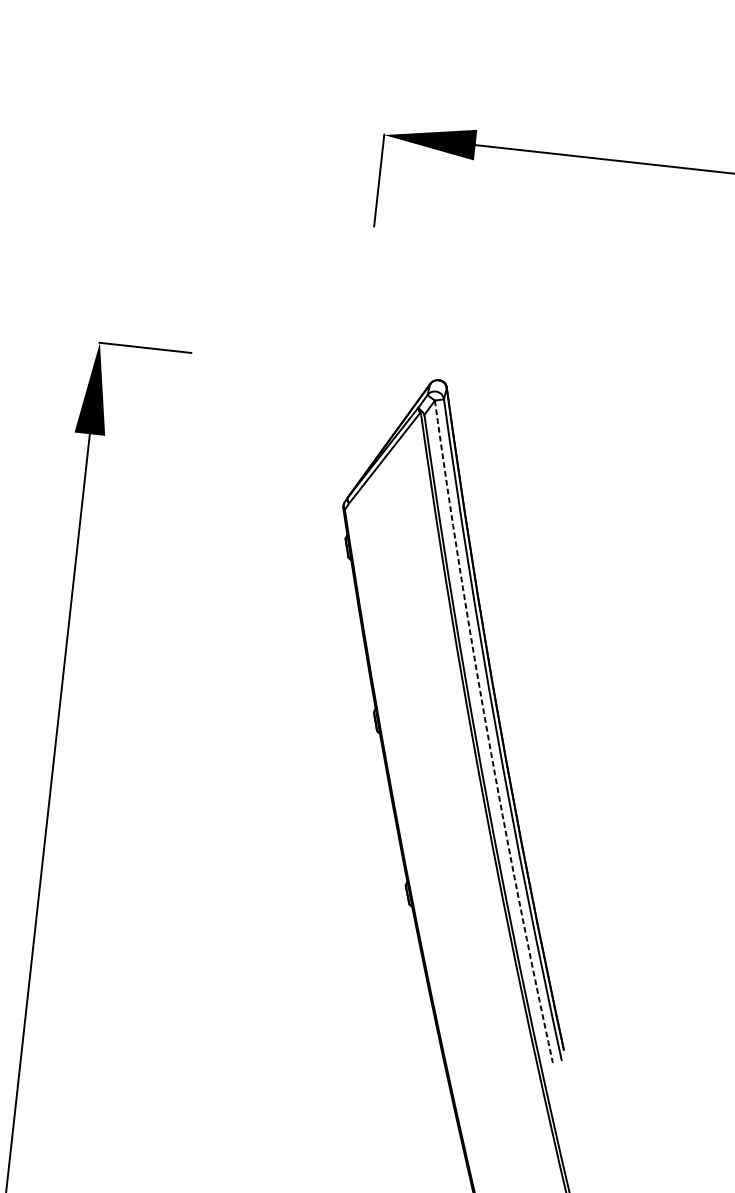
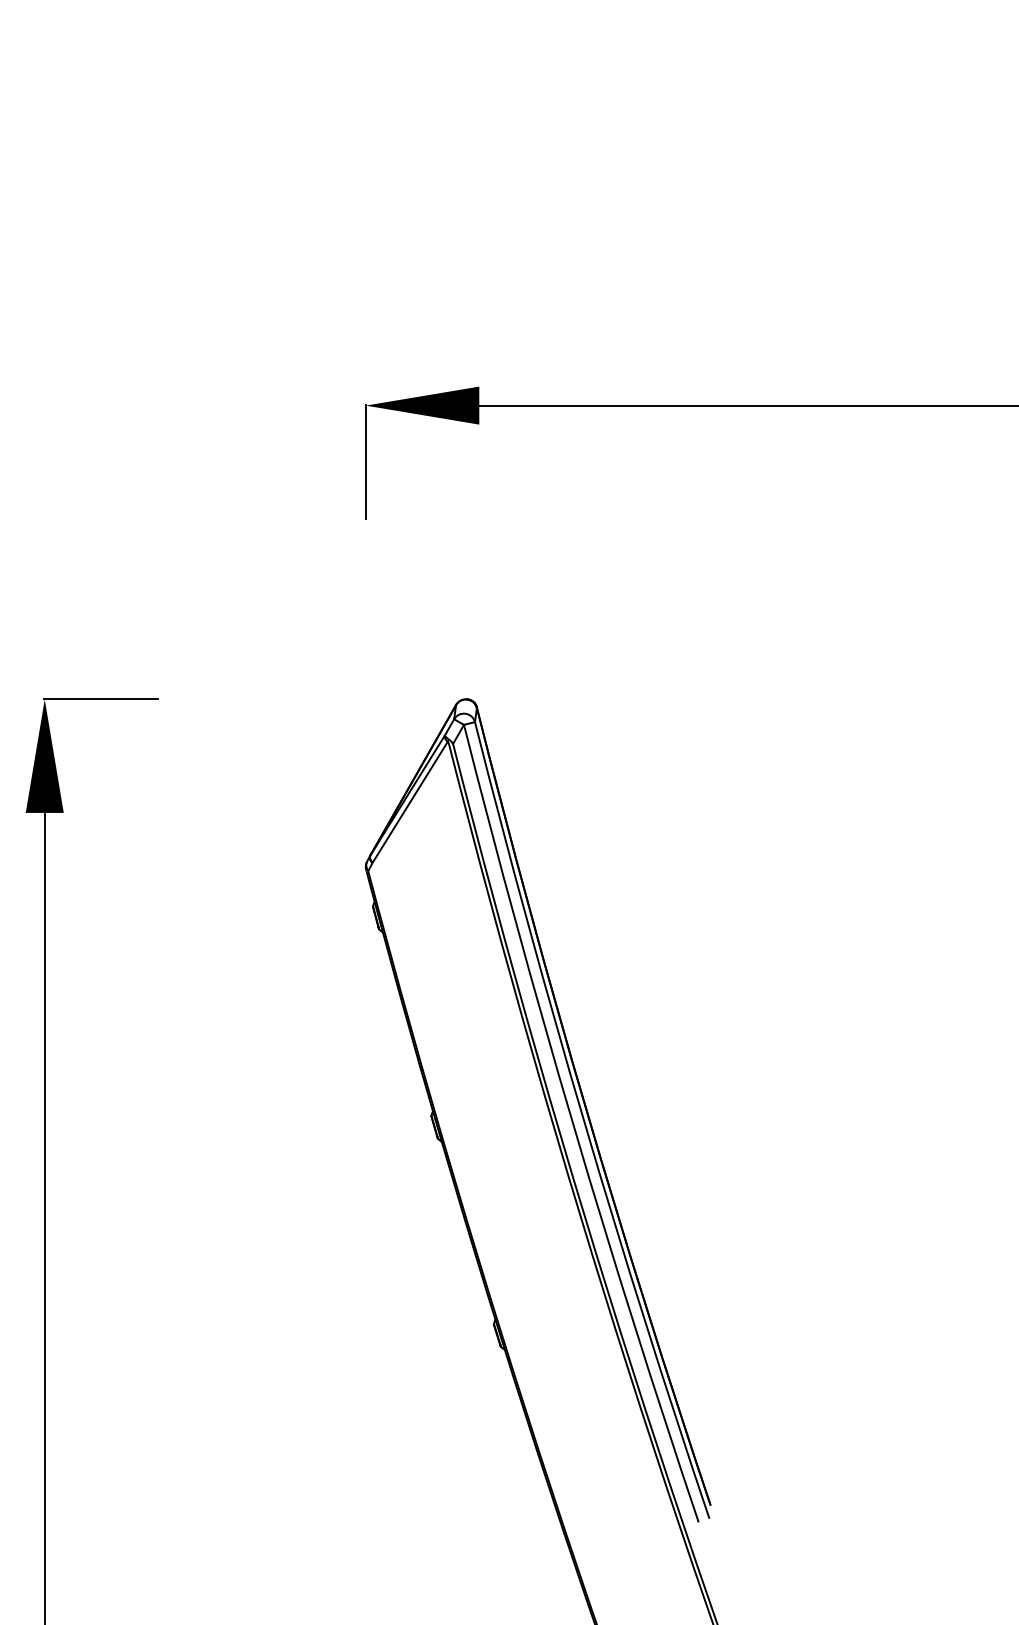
arc: (487, 732) -> (573, 1125), dashed -> solid

